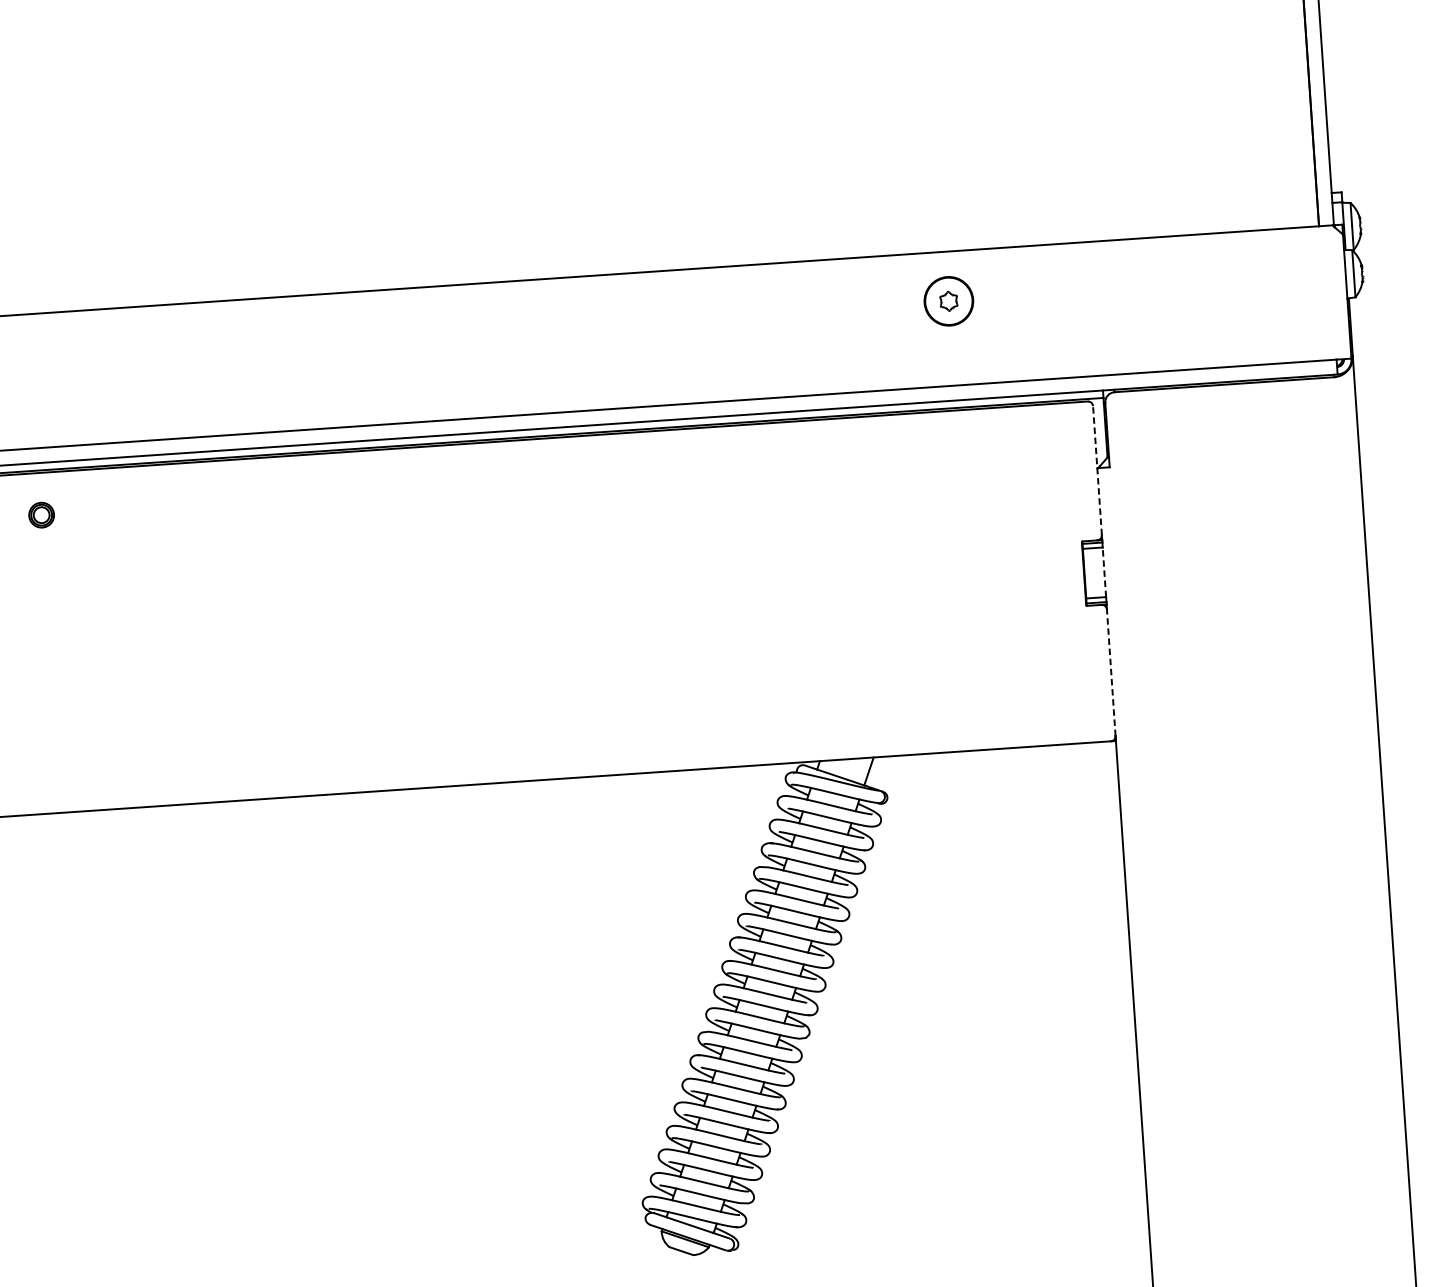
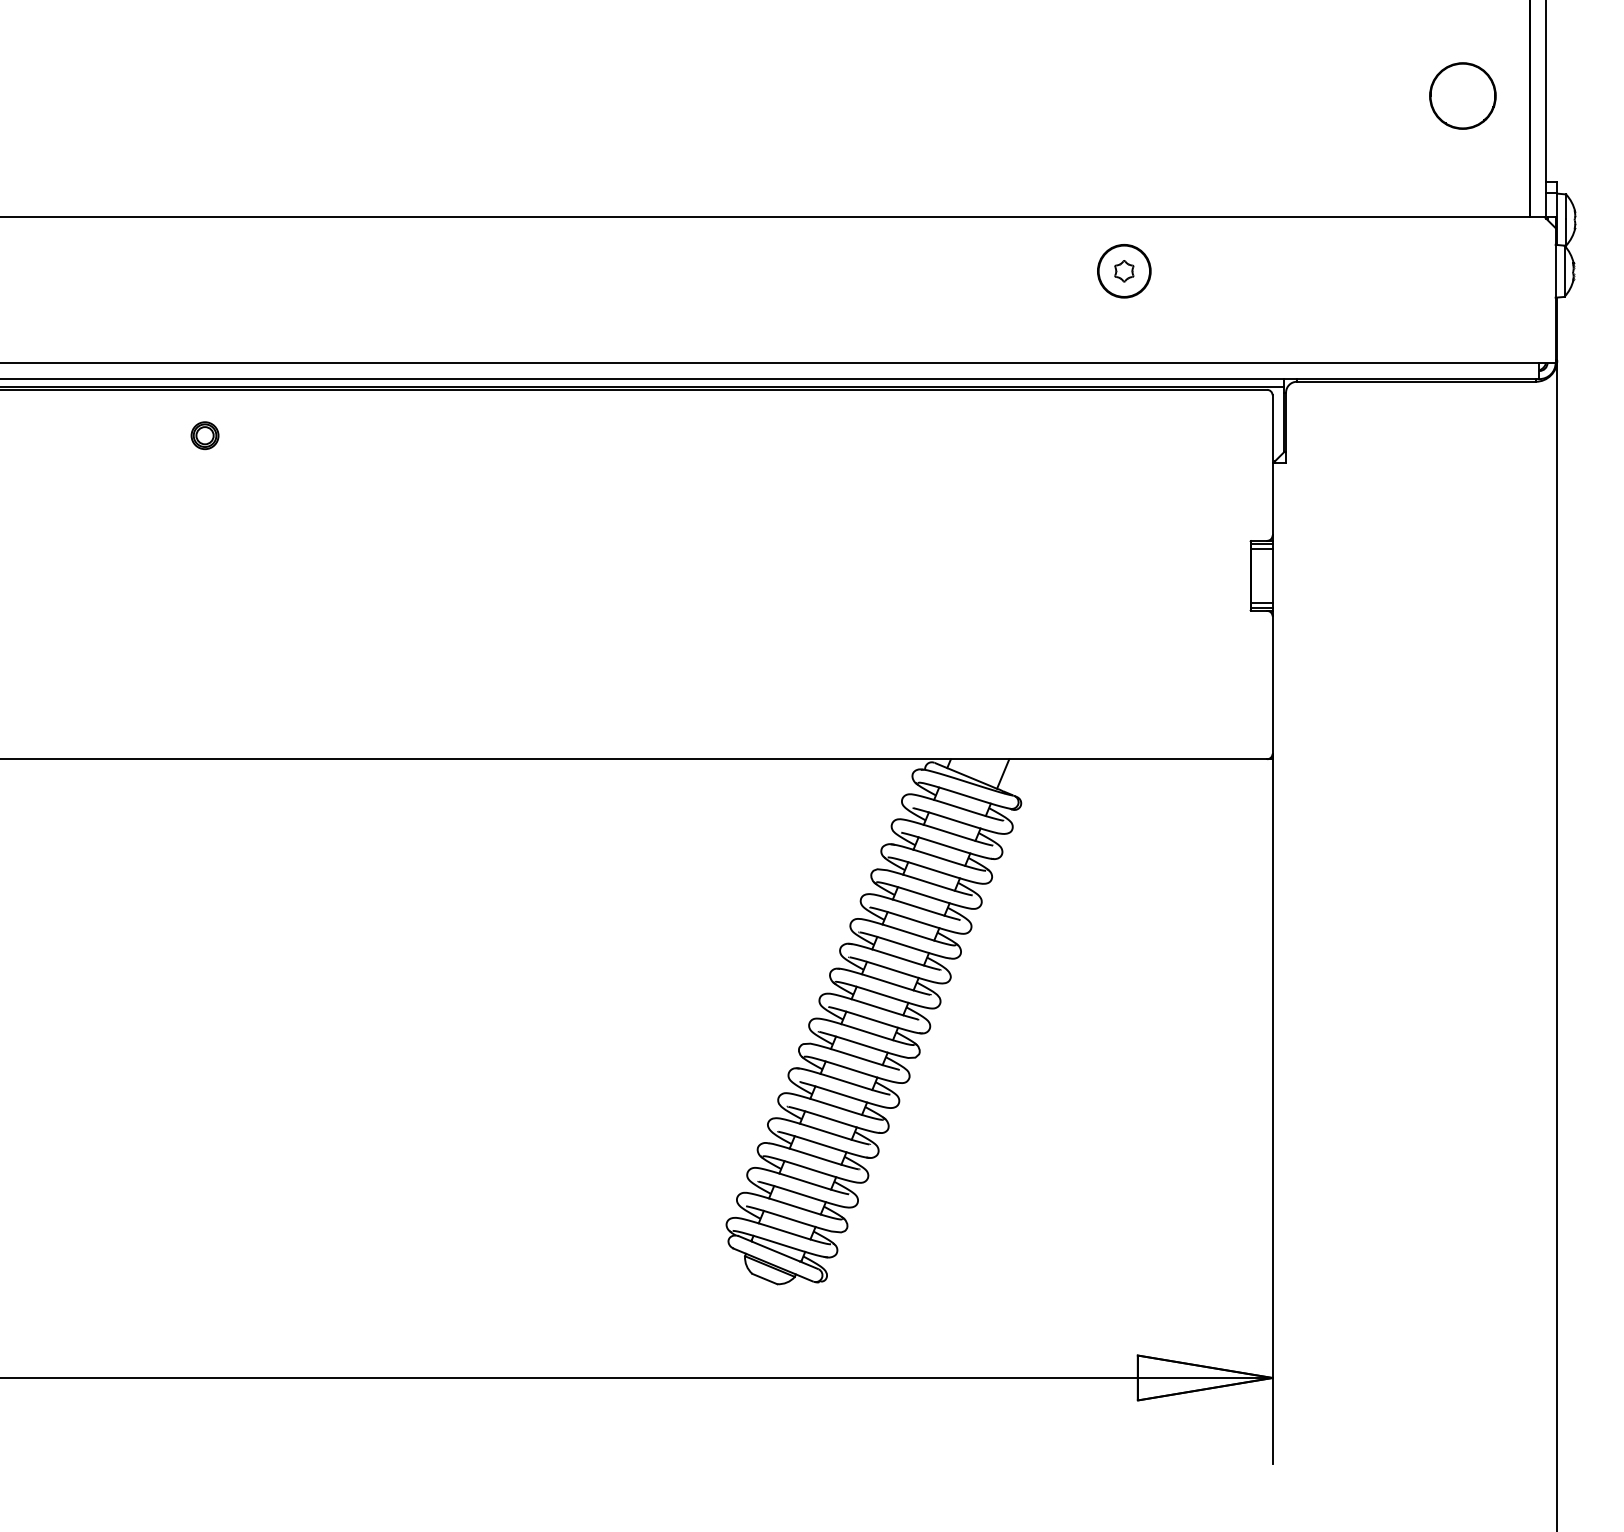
circle: (1249, 118) -> (1462, 95), added
line: (1097, 469) -> (1272, 464), dashed -> solid
part: (41, 515) -> (204, 435), moved
line: (1104, 571) -> (1272, 575), dashed -> solid
line: (1111, 673) -> (1272, 685), dashed -> solid

